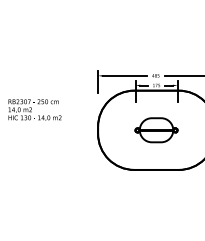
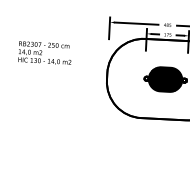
hatch: (156, 130) -> (165, 79), added

